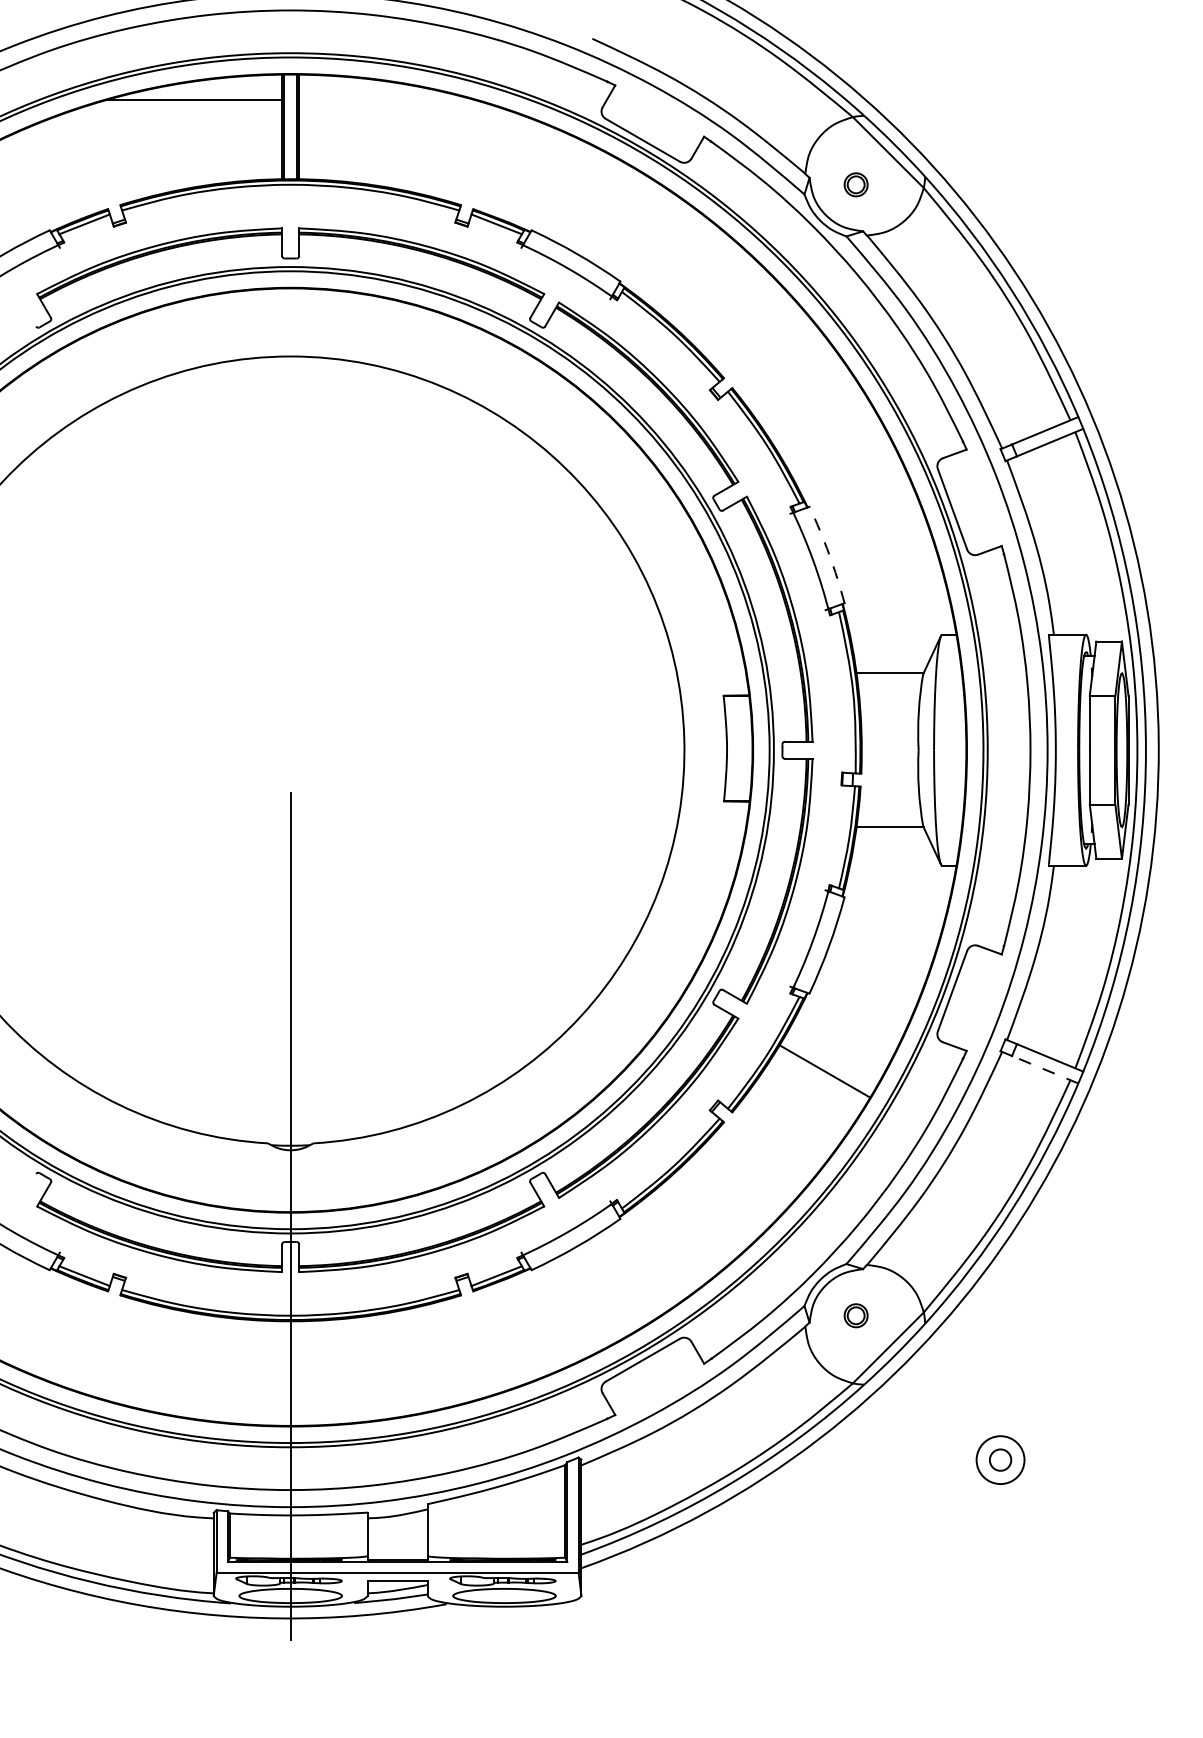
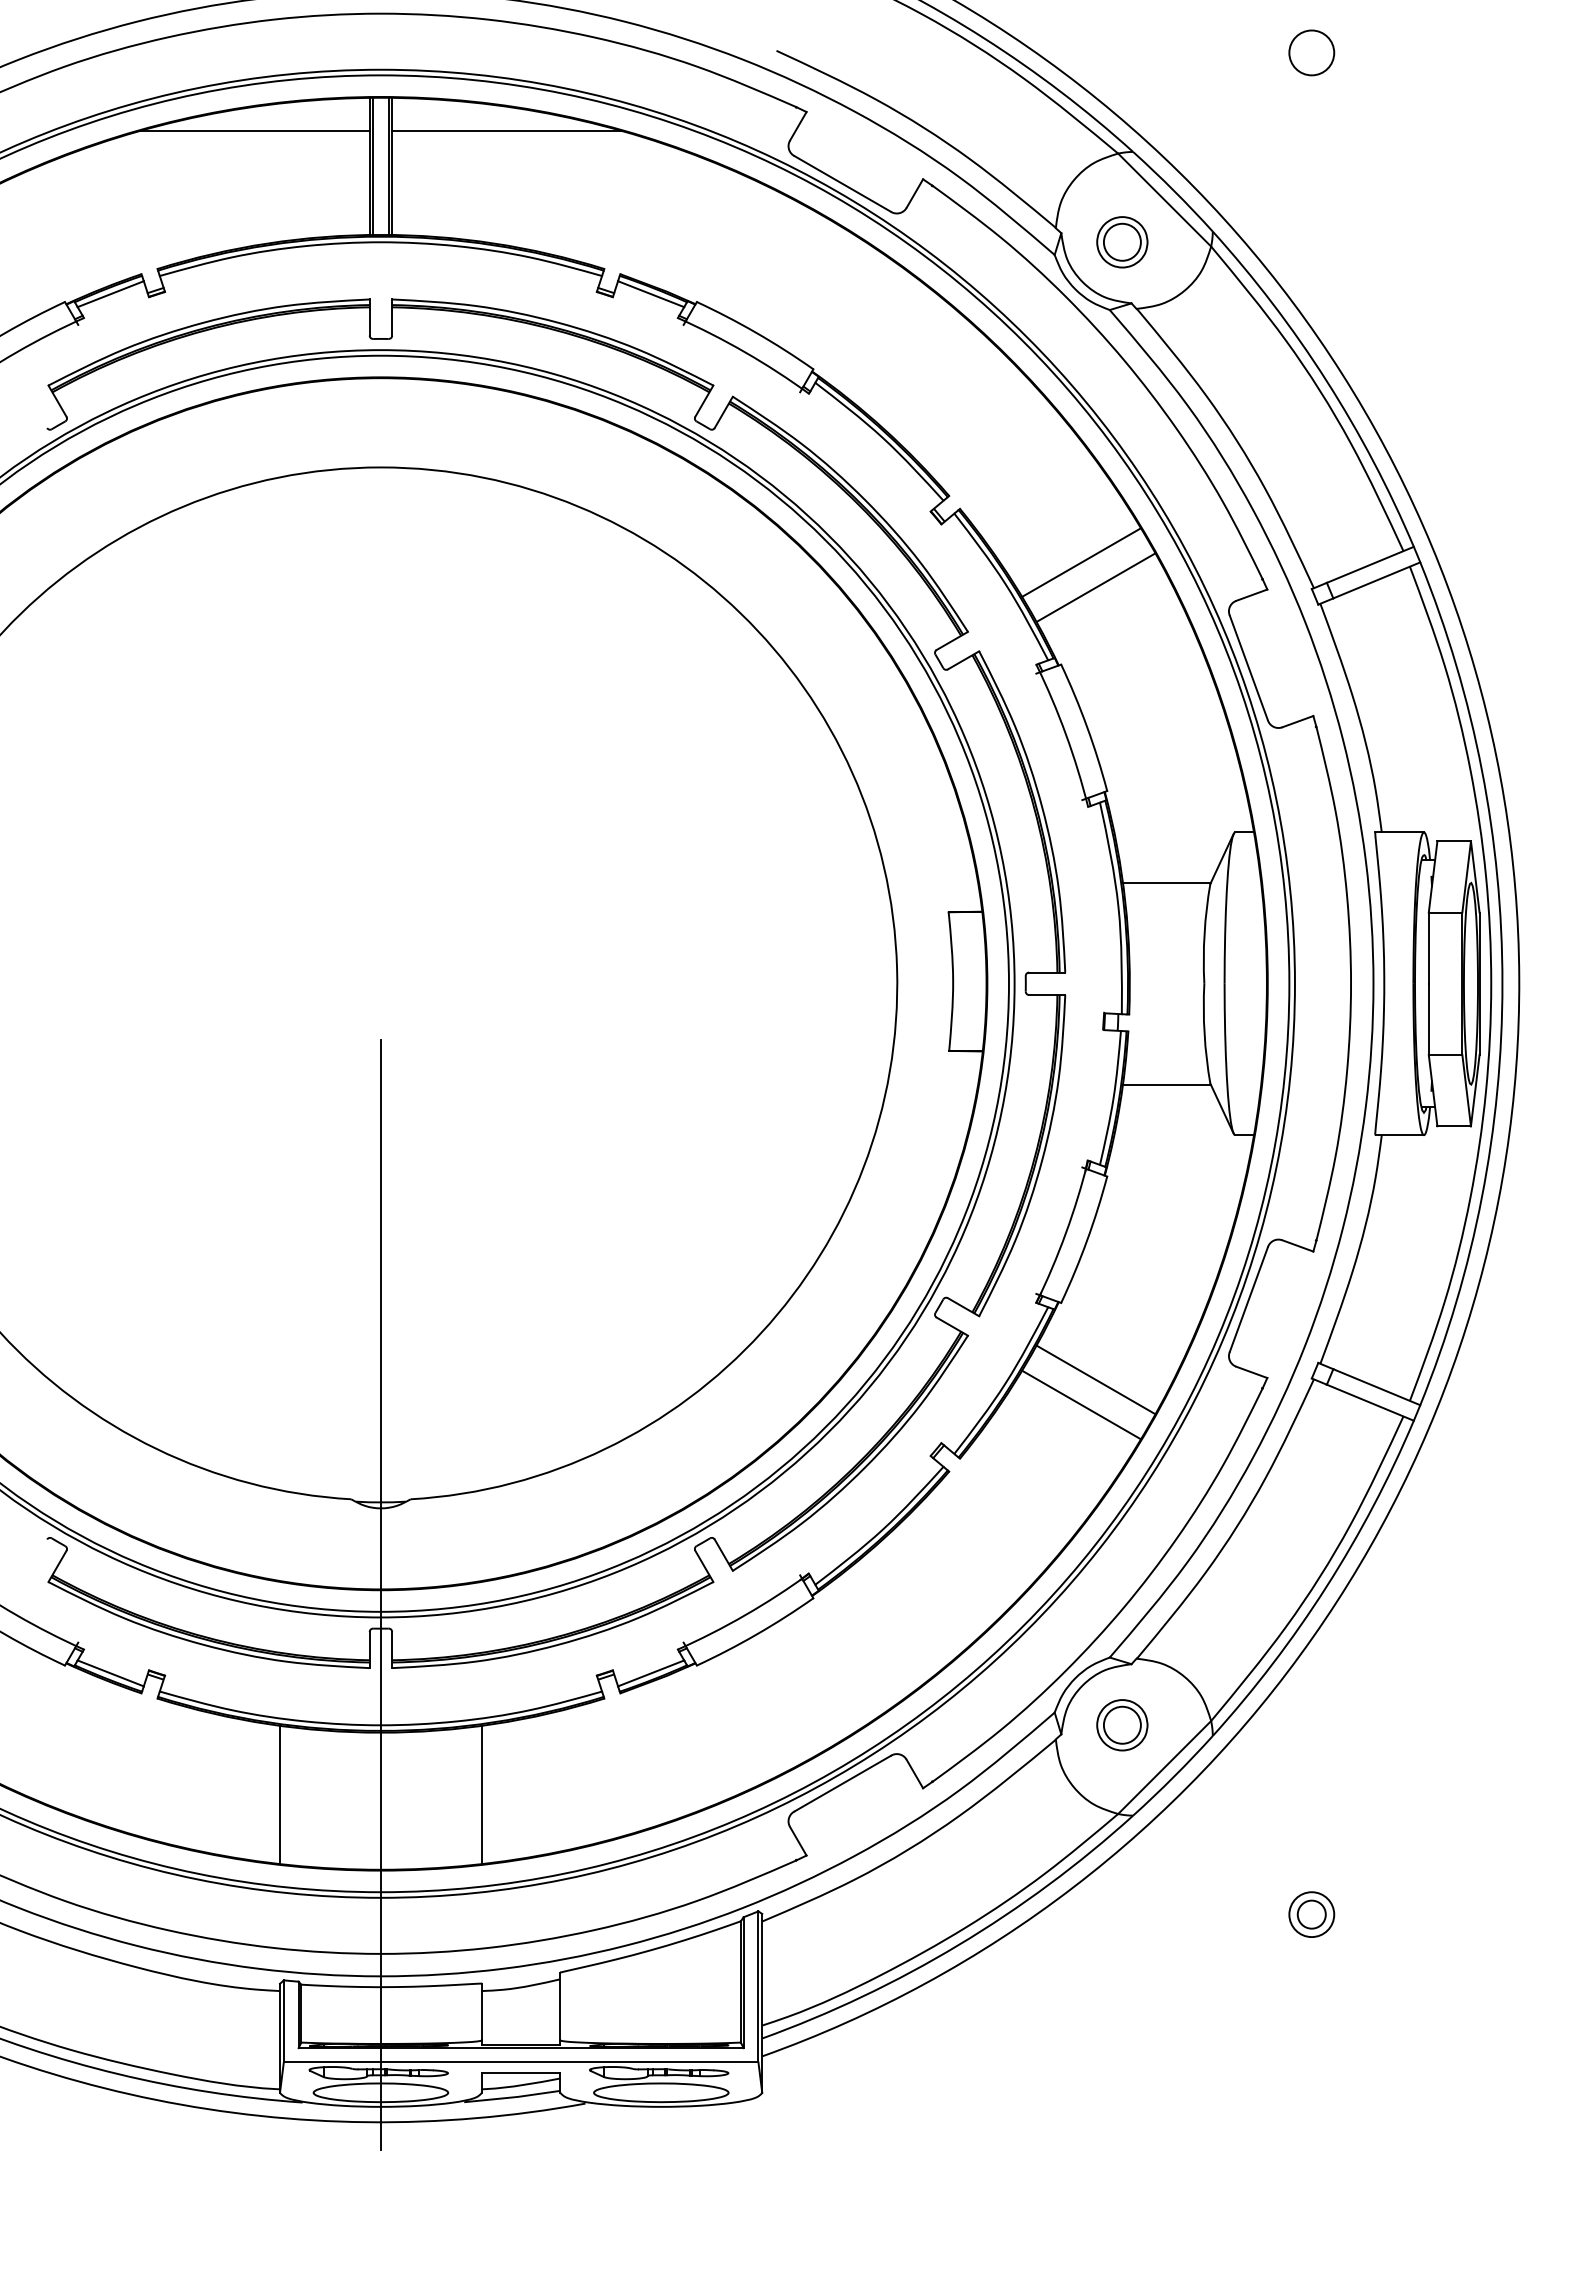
circle: (1000, 40) -> (1311, 52), added
line: (387, 100) -> (507, 131), added
part: (856, 184) -> (1122, 242), size x1.67
line: (824, 428) -> (1081, 562), added
line: (835, 448) -> (1095, 587), added
arc: (829, 554) -> (1087, 726), dashed -> solid
line: (835, 1052) -> (1095, 1379), added
line: (1044, 1069) -> (1369, 1402), dashed -> solid
part: (856, 1315) -> (1122, 1725), size x1.67
line: (214, 1368) -> (280, 1794), added
line: (367, 1368) -> (481, 1794), added
circle: (1000, 1460) -> (1311, 1914), size x0.71

